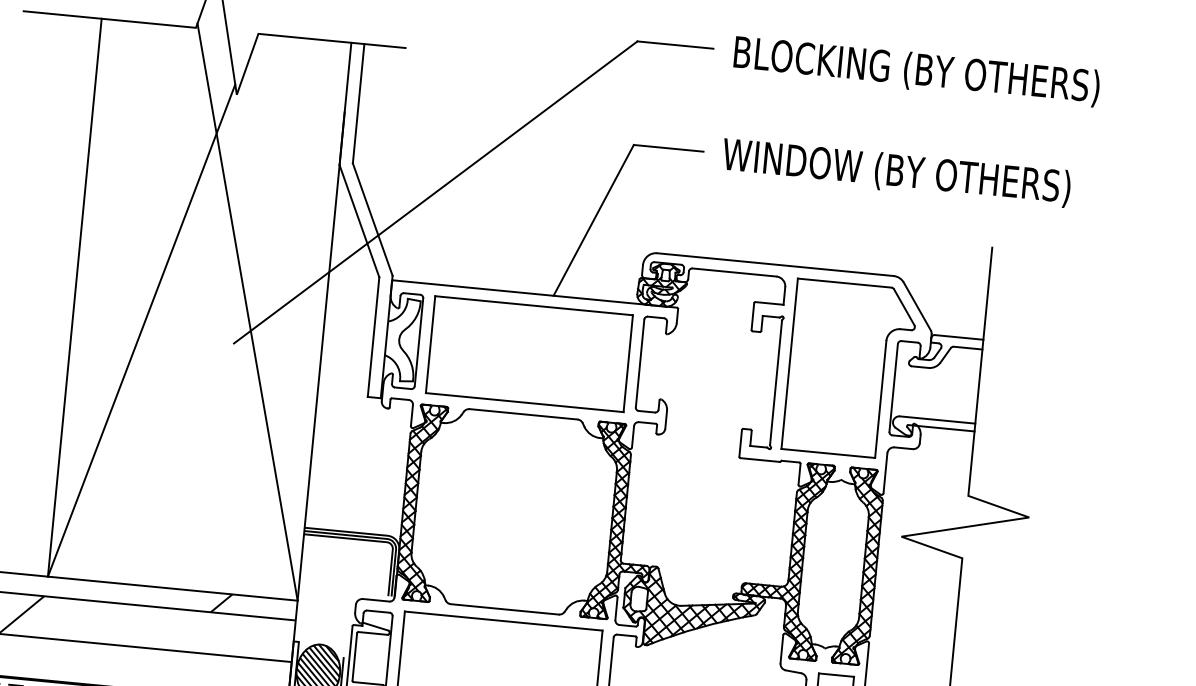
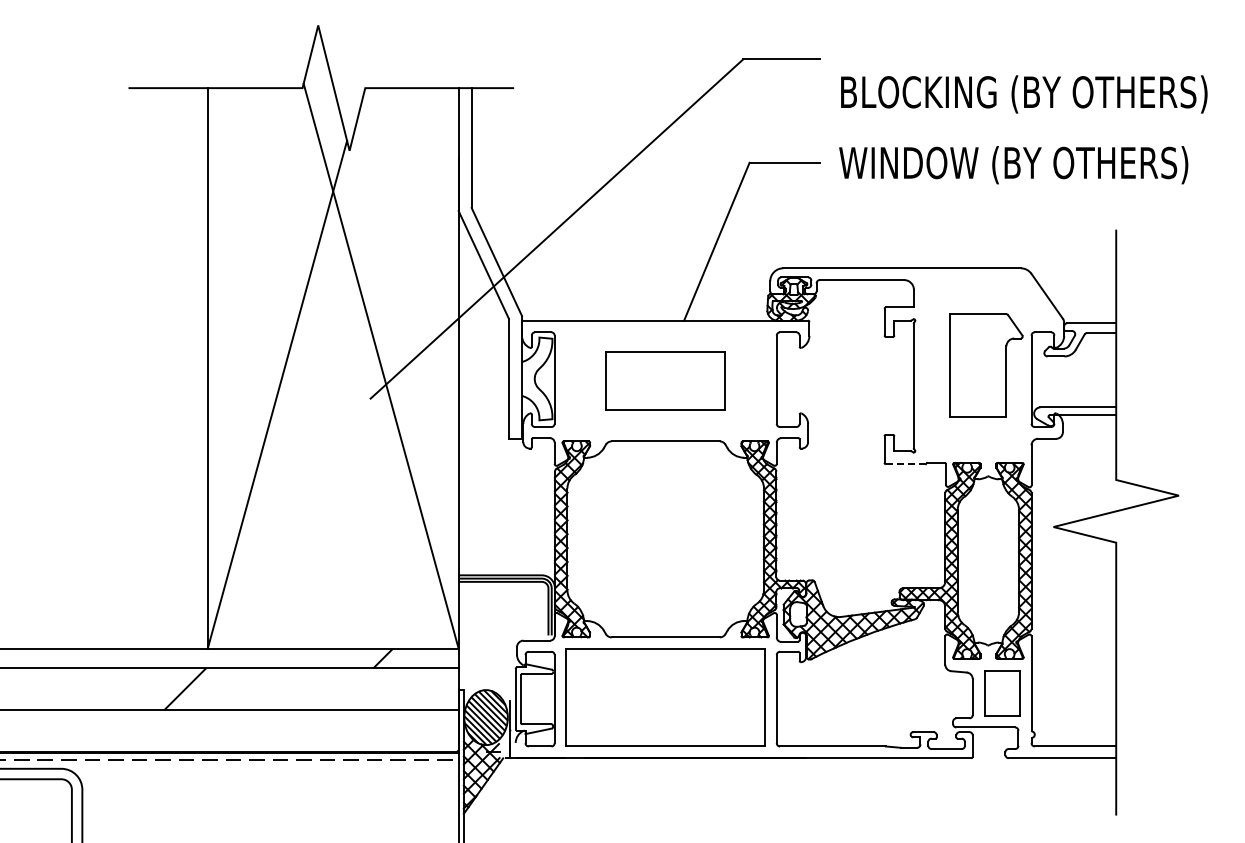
text: (917, 71) -> (1024, 94), moved
part: (529, 353) -> (665, 380), size x0.6
part: (850, 369) -> (986, 365), size x0.6
line: (760, 460) -> (905, 464), solid -> dashed

